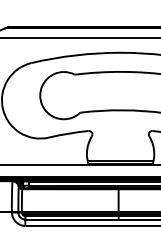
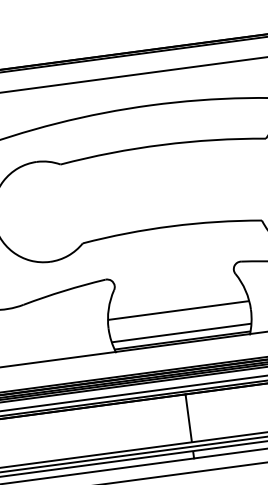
line: (120, 149) -> (178, 309), added

